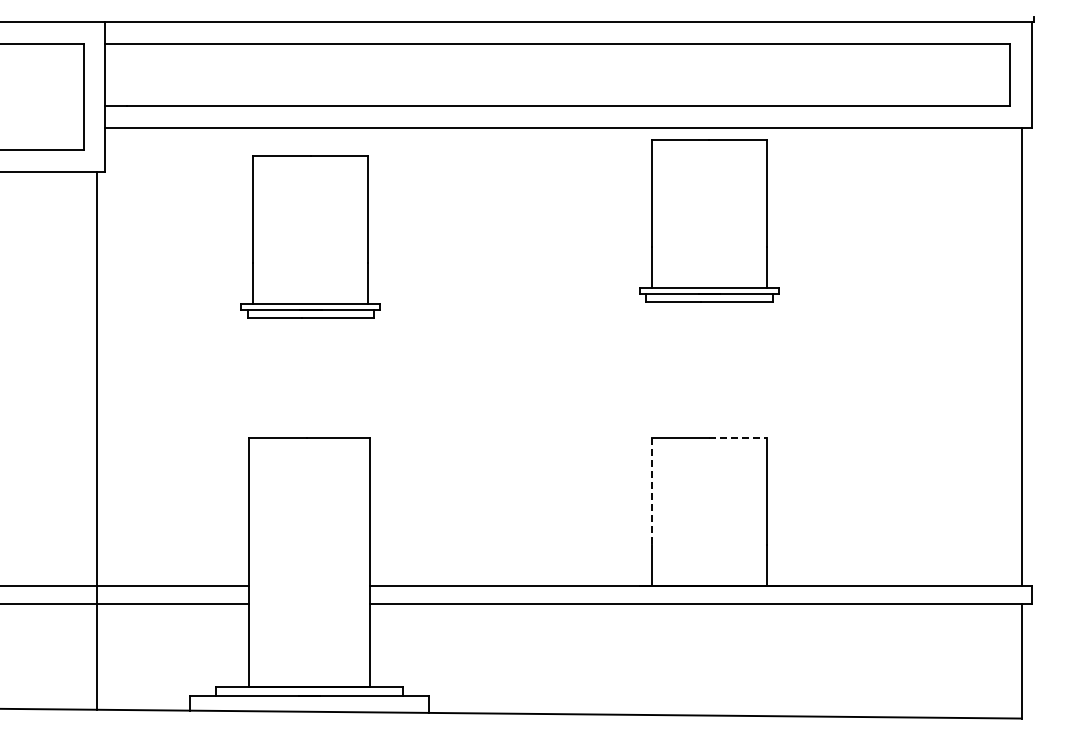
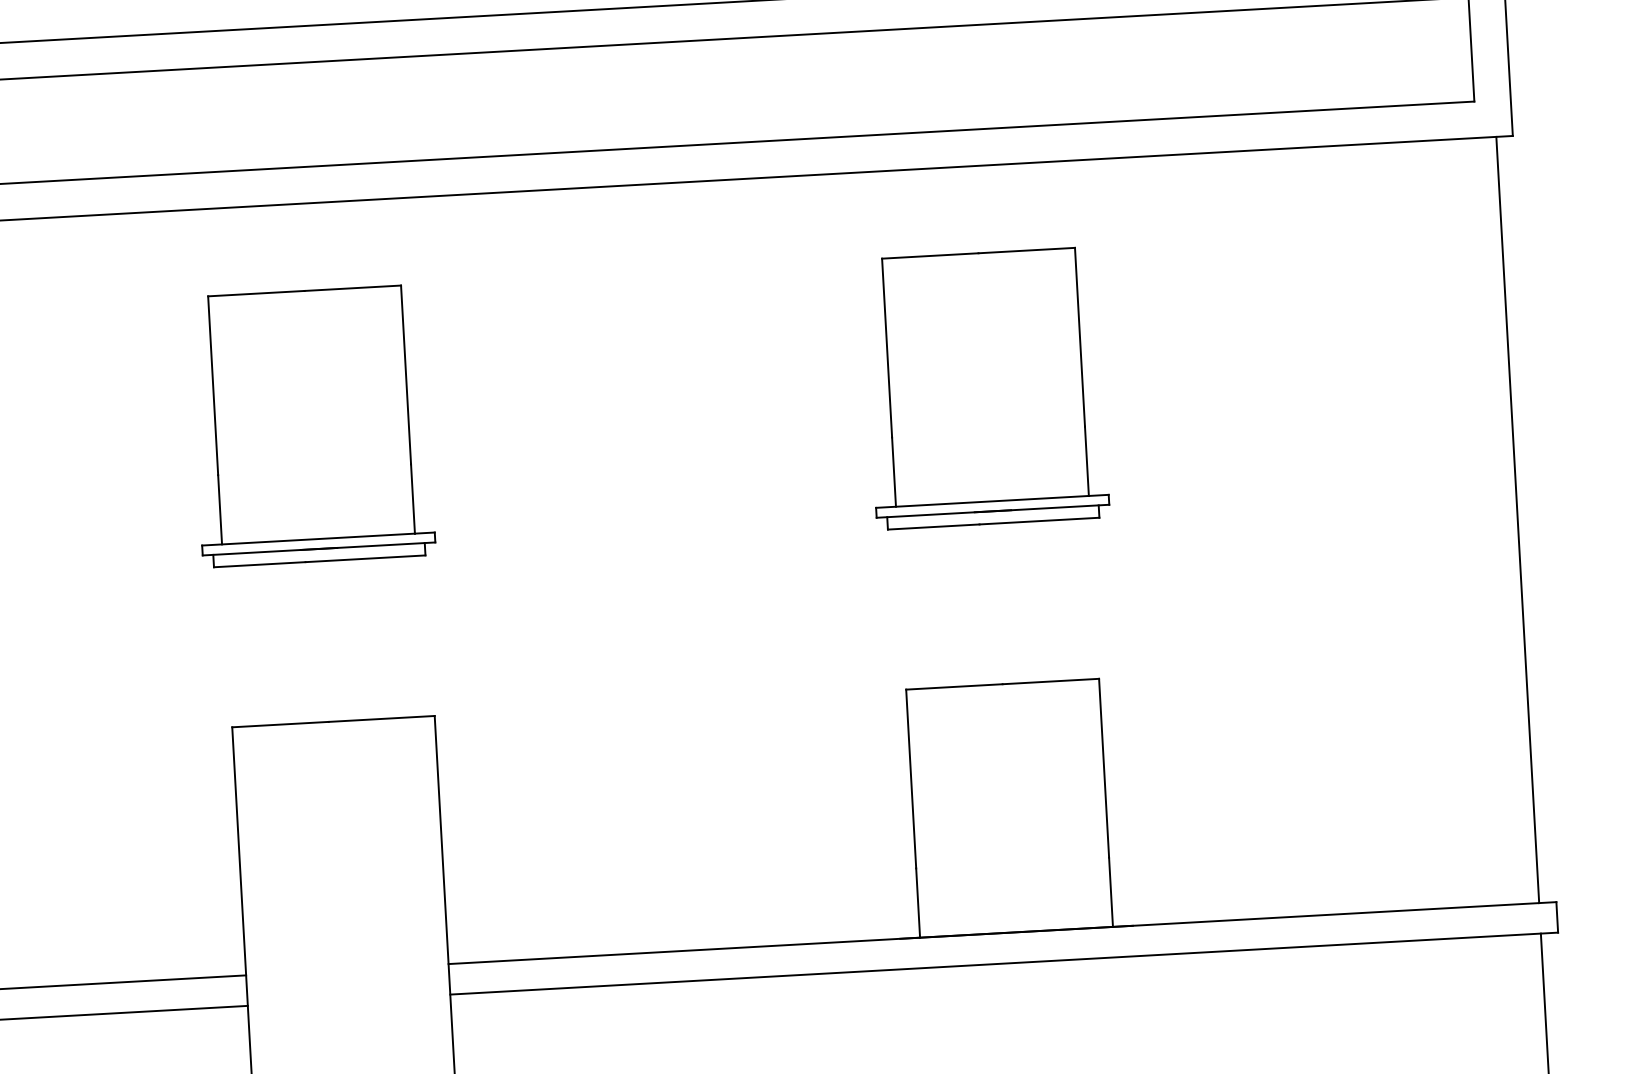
part: (709, 220) -> (986, 387), moved
part: (310, 236) -> (311, 425), moved
line: (738, 437) -> (1051, 681), dashed -> solid
line: (651, 491) -> (910, 779), dashed -> solid

